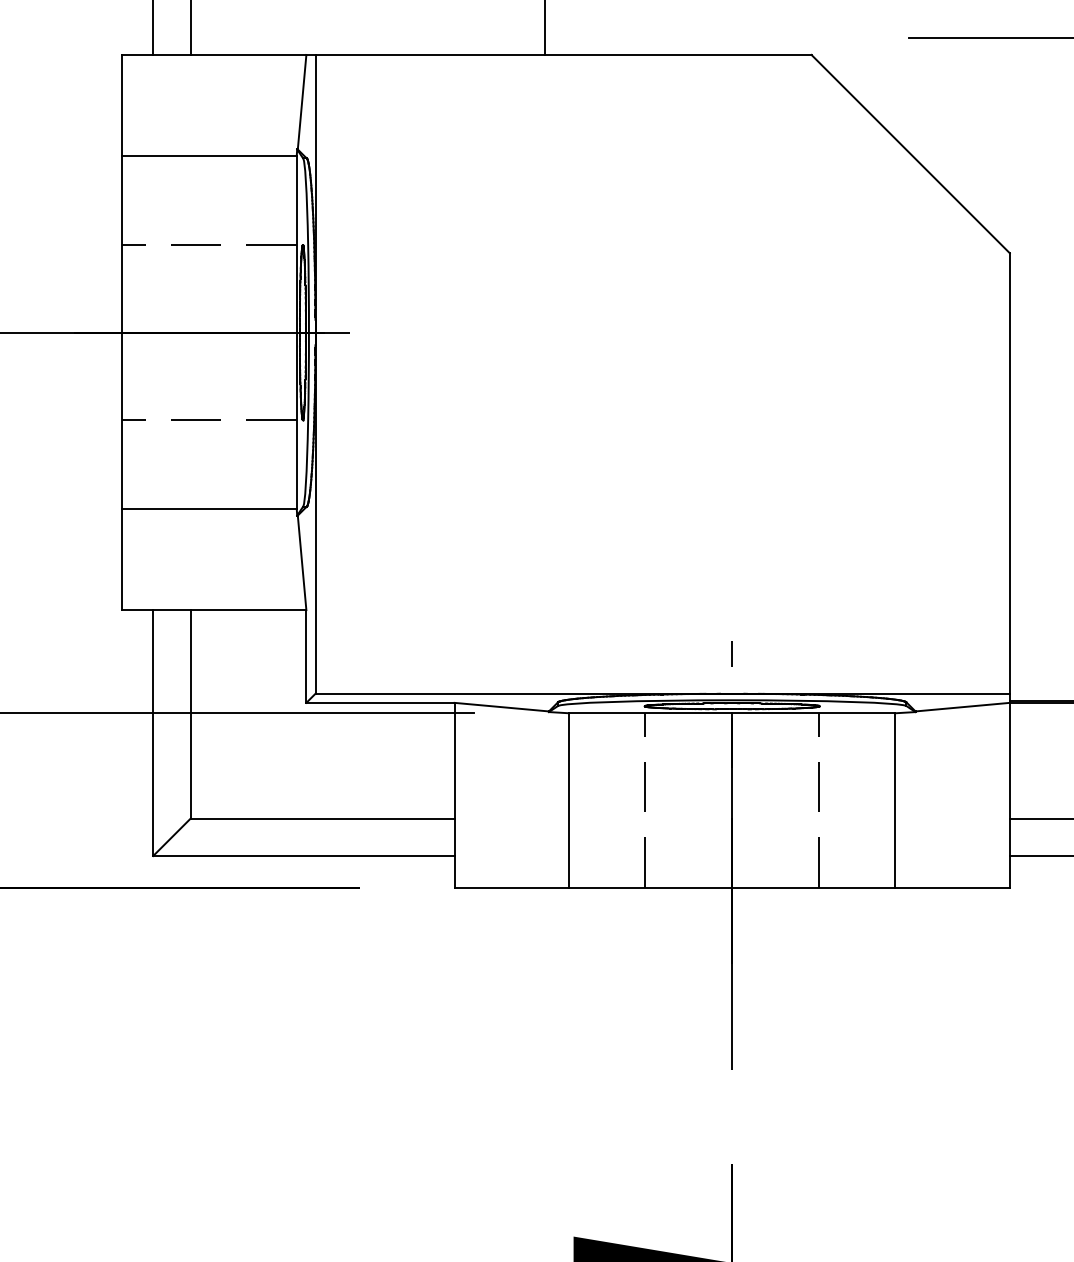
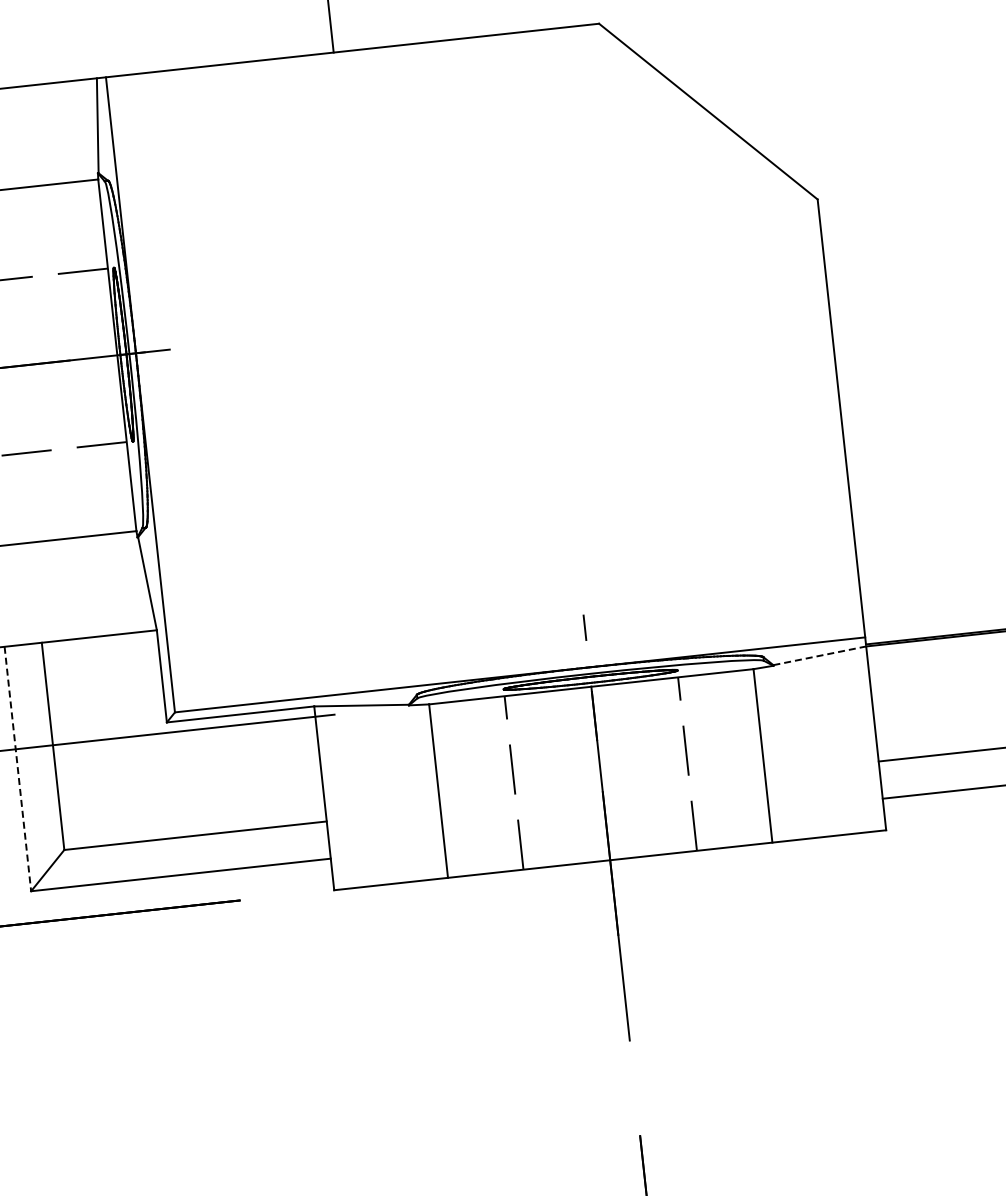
line: (963, 707) -> (820, 656), solid -> dashed
line: (153, 733) -> (18, 769), solid -> dashed

